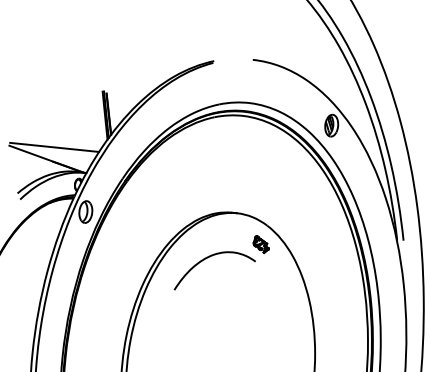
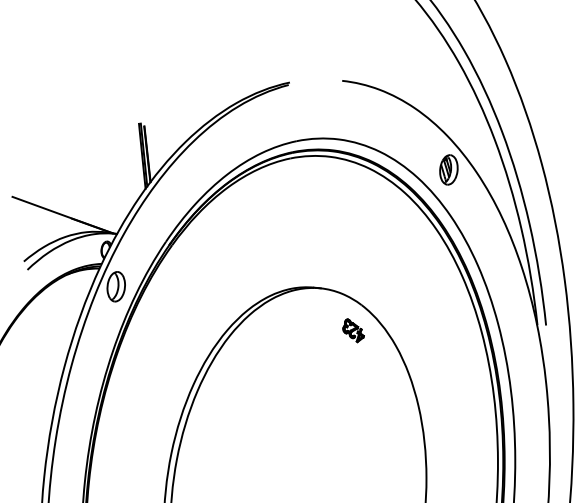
line: (54, 146) -> (73, 198), removed
curve: (208, 258) -> (282, 349), removed

